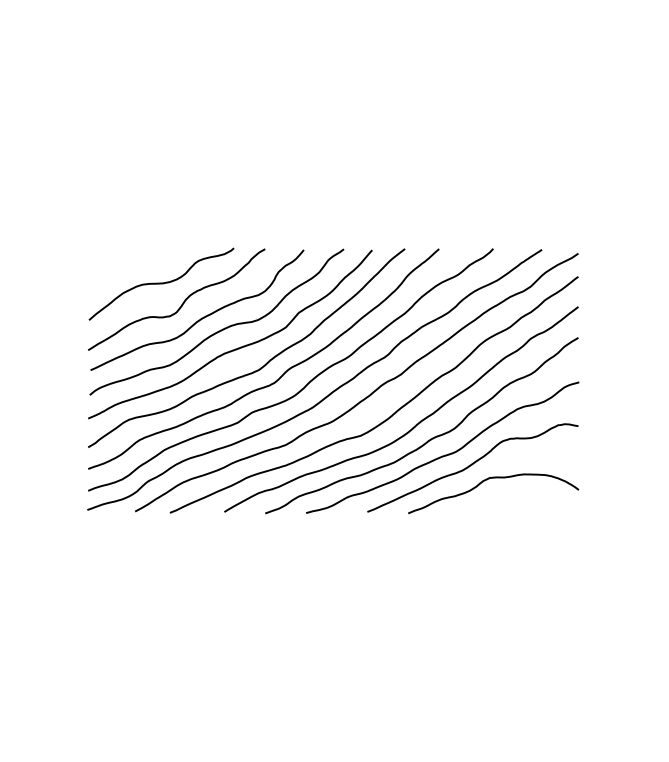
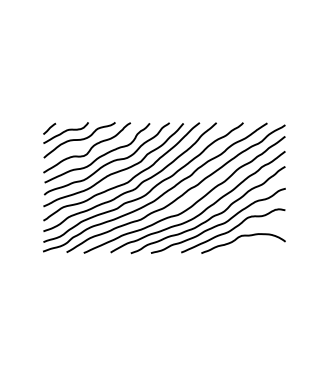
part: (132, 268) -> (65, 132), added

